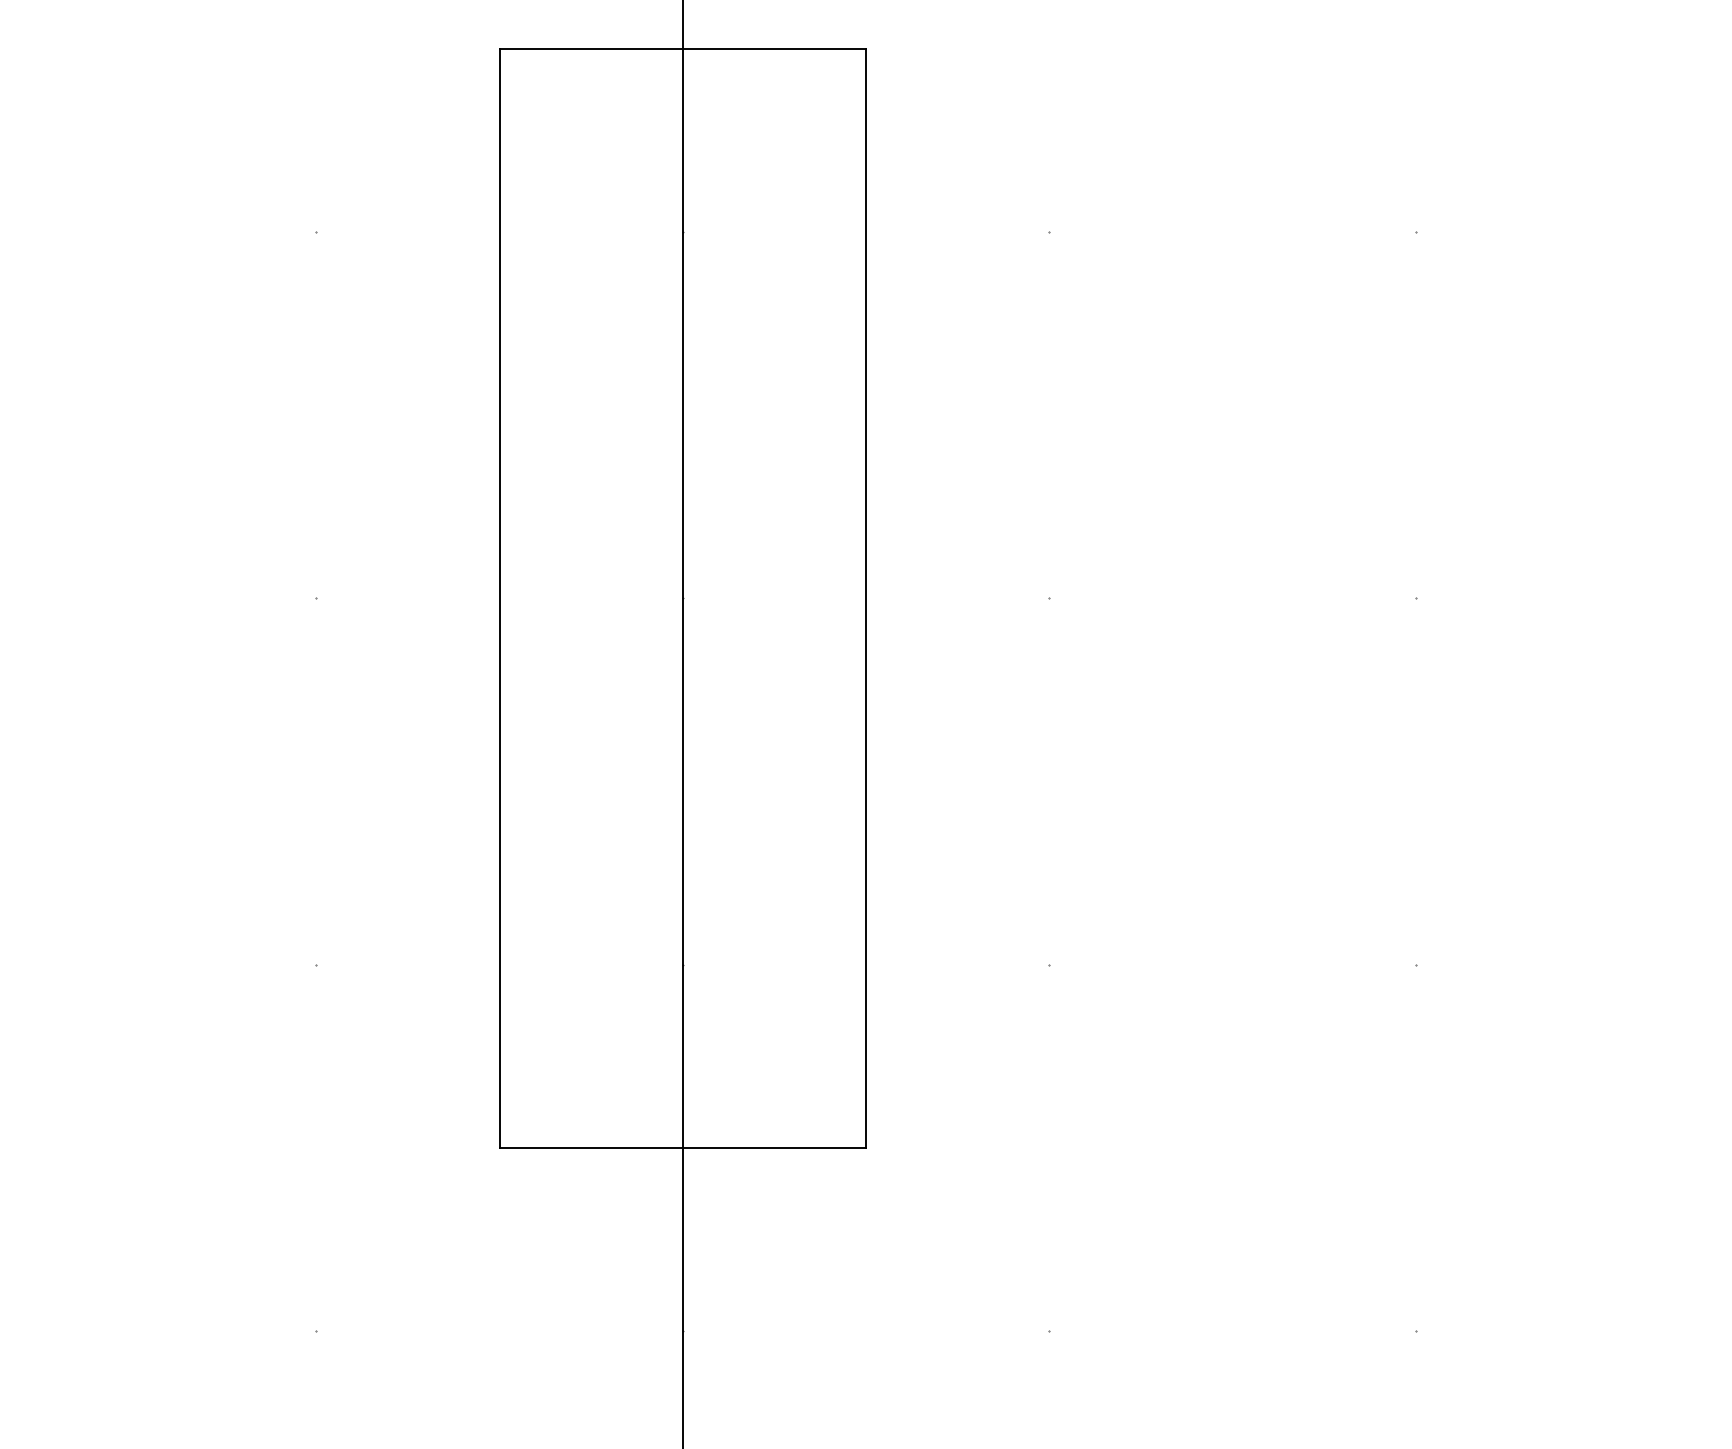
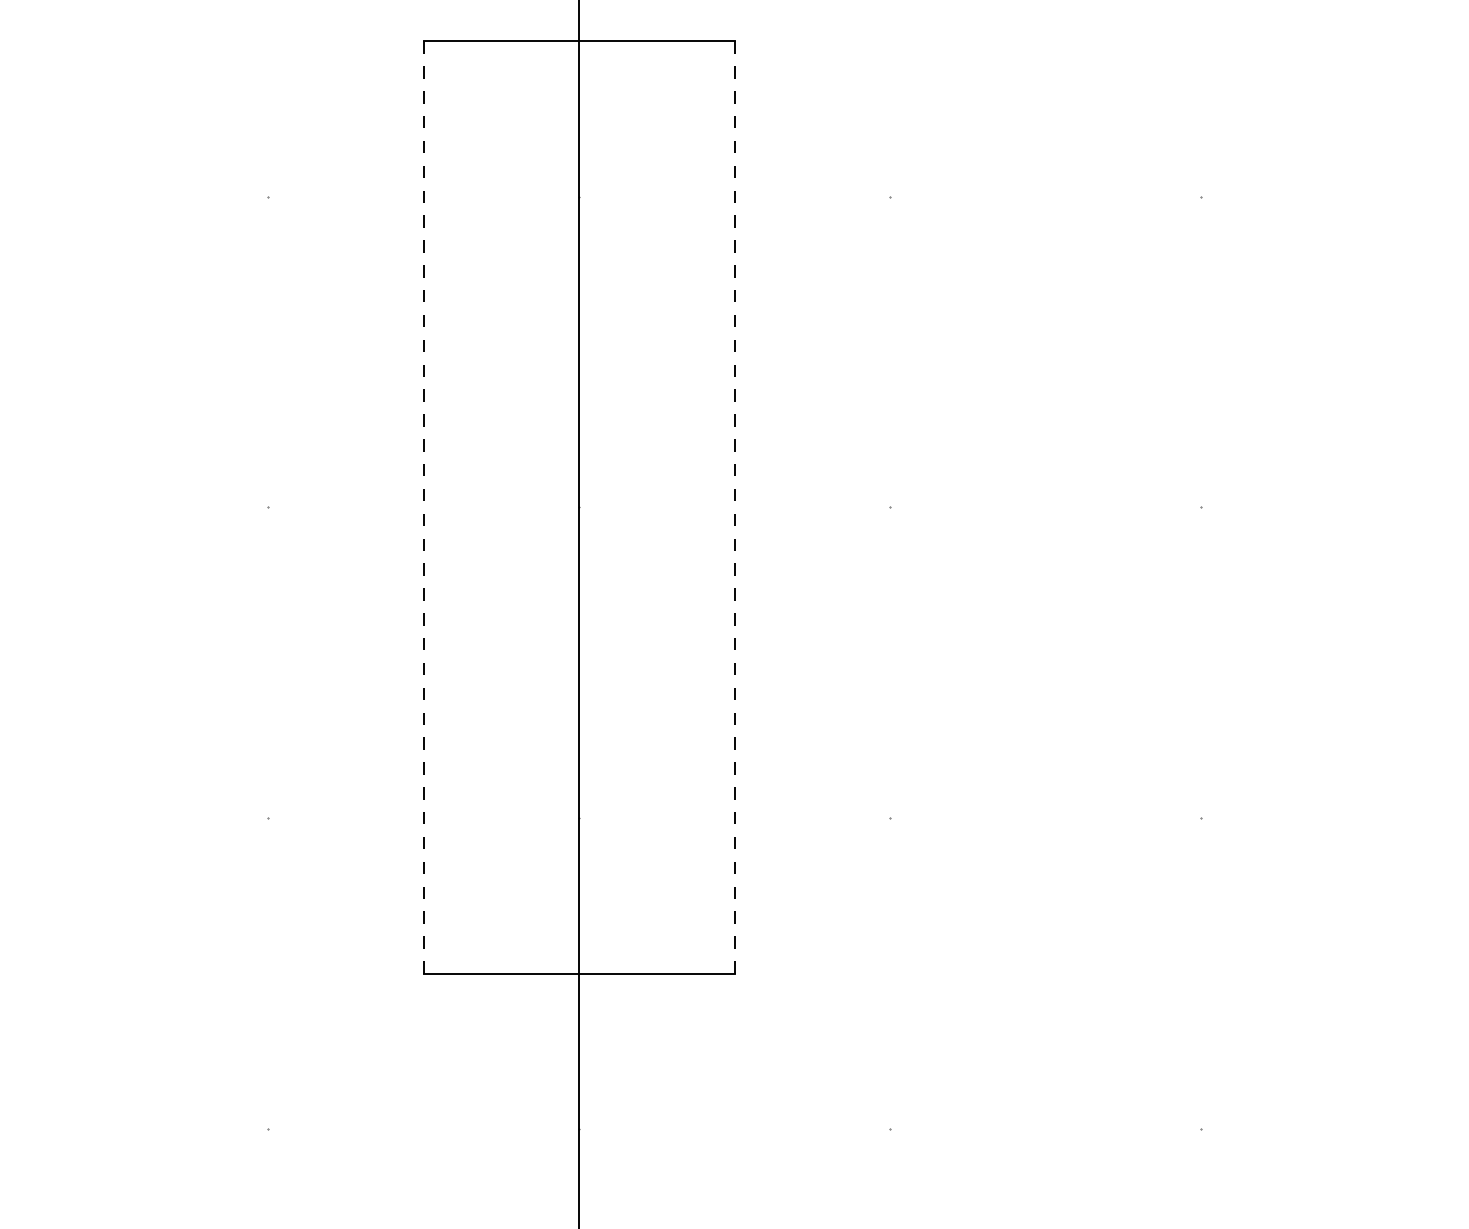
line: (499, 598) -> (423, 507), solid -> dashed
line: (866, 598) -> (734, 507), solid -> dashed

